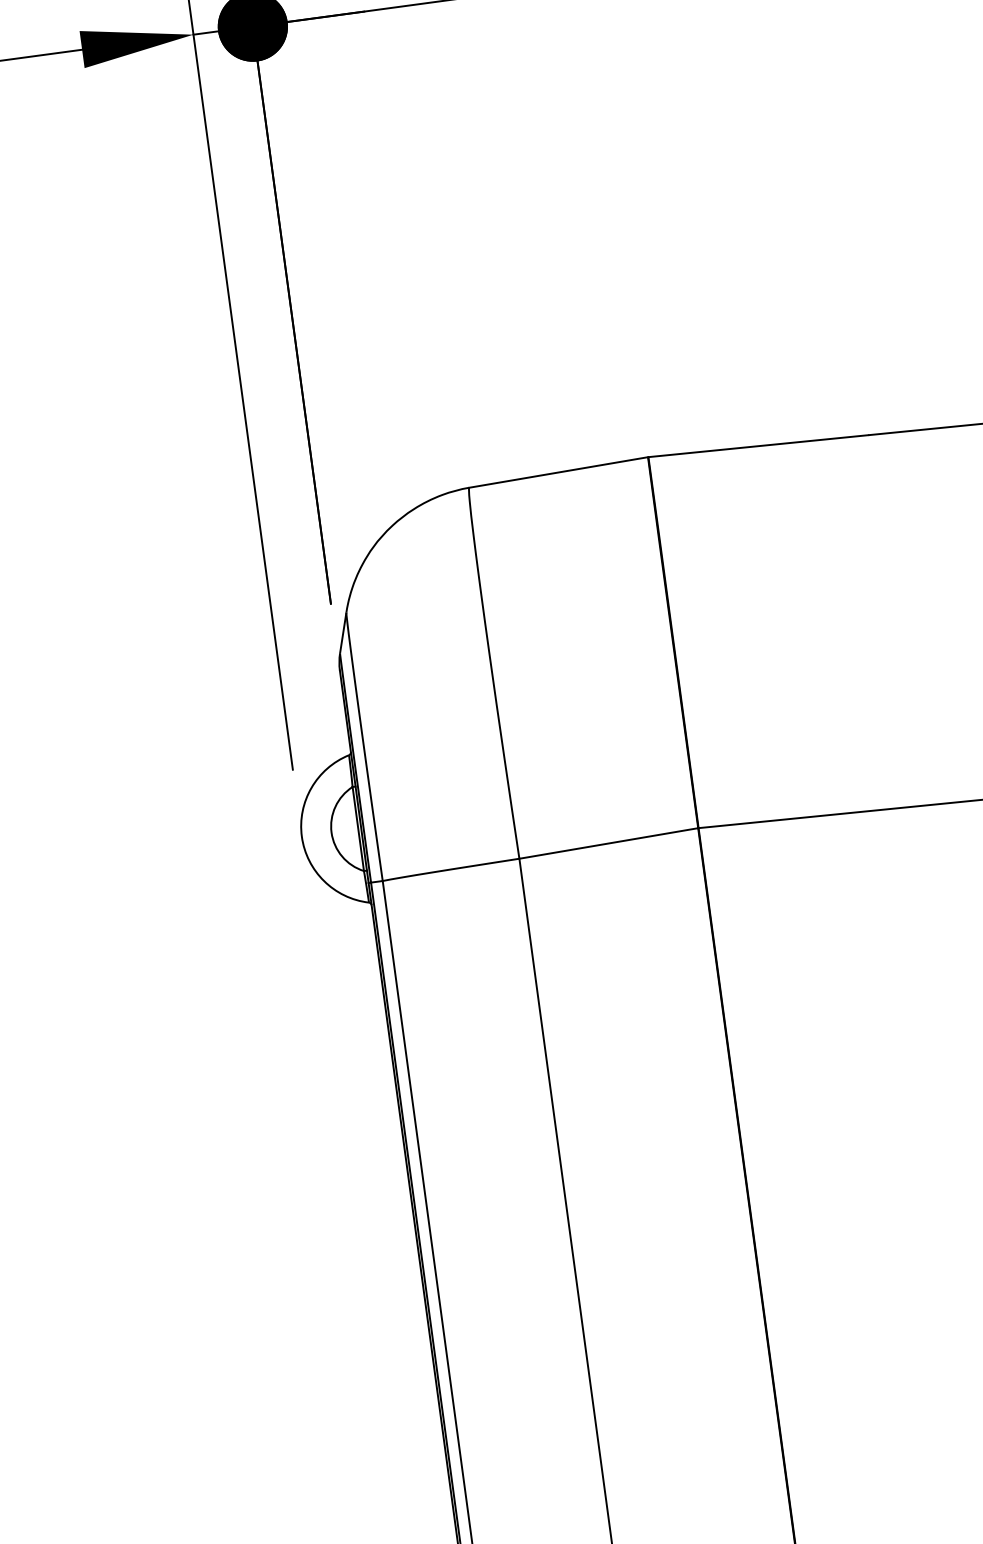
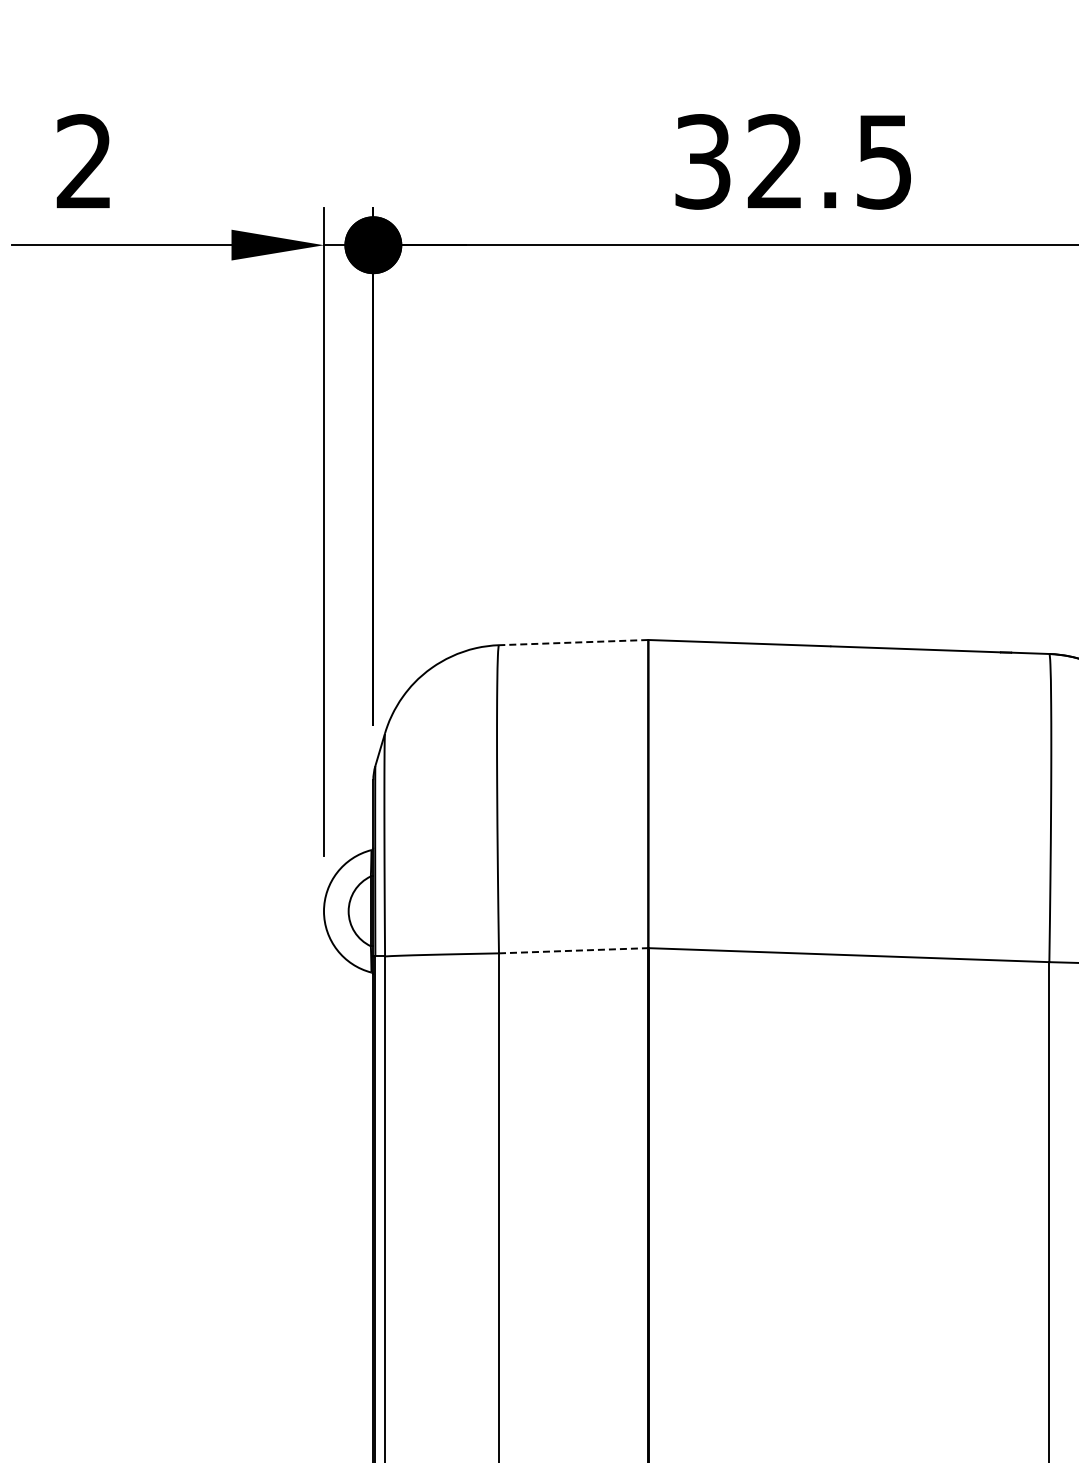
line: (558, 472) -> (573, 642), solid -> dashed
line: (608, 843) -> (573, 950), solid -> dashed

